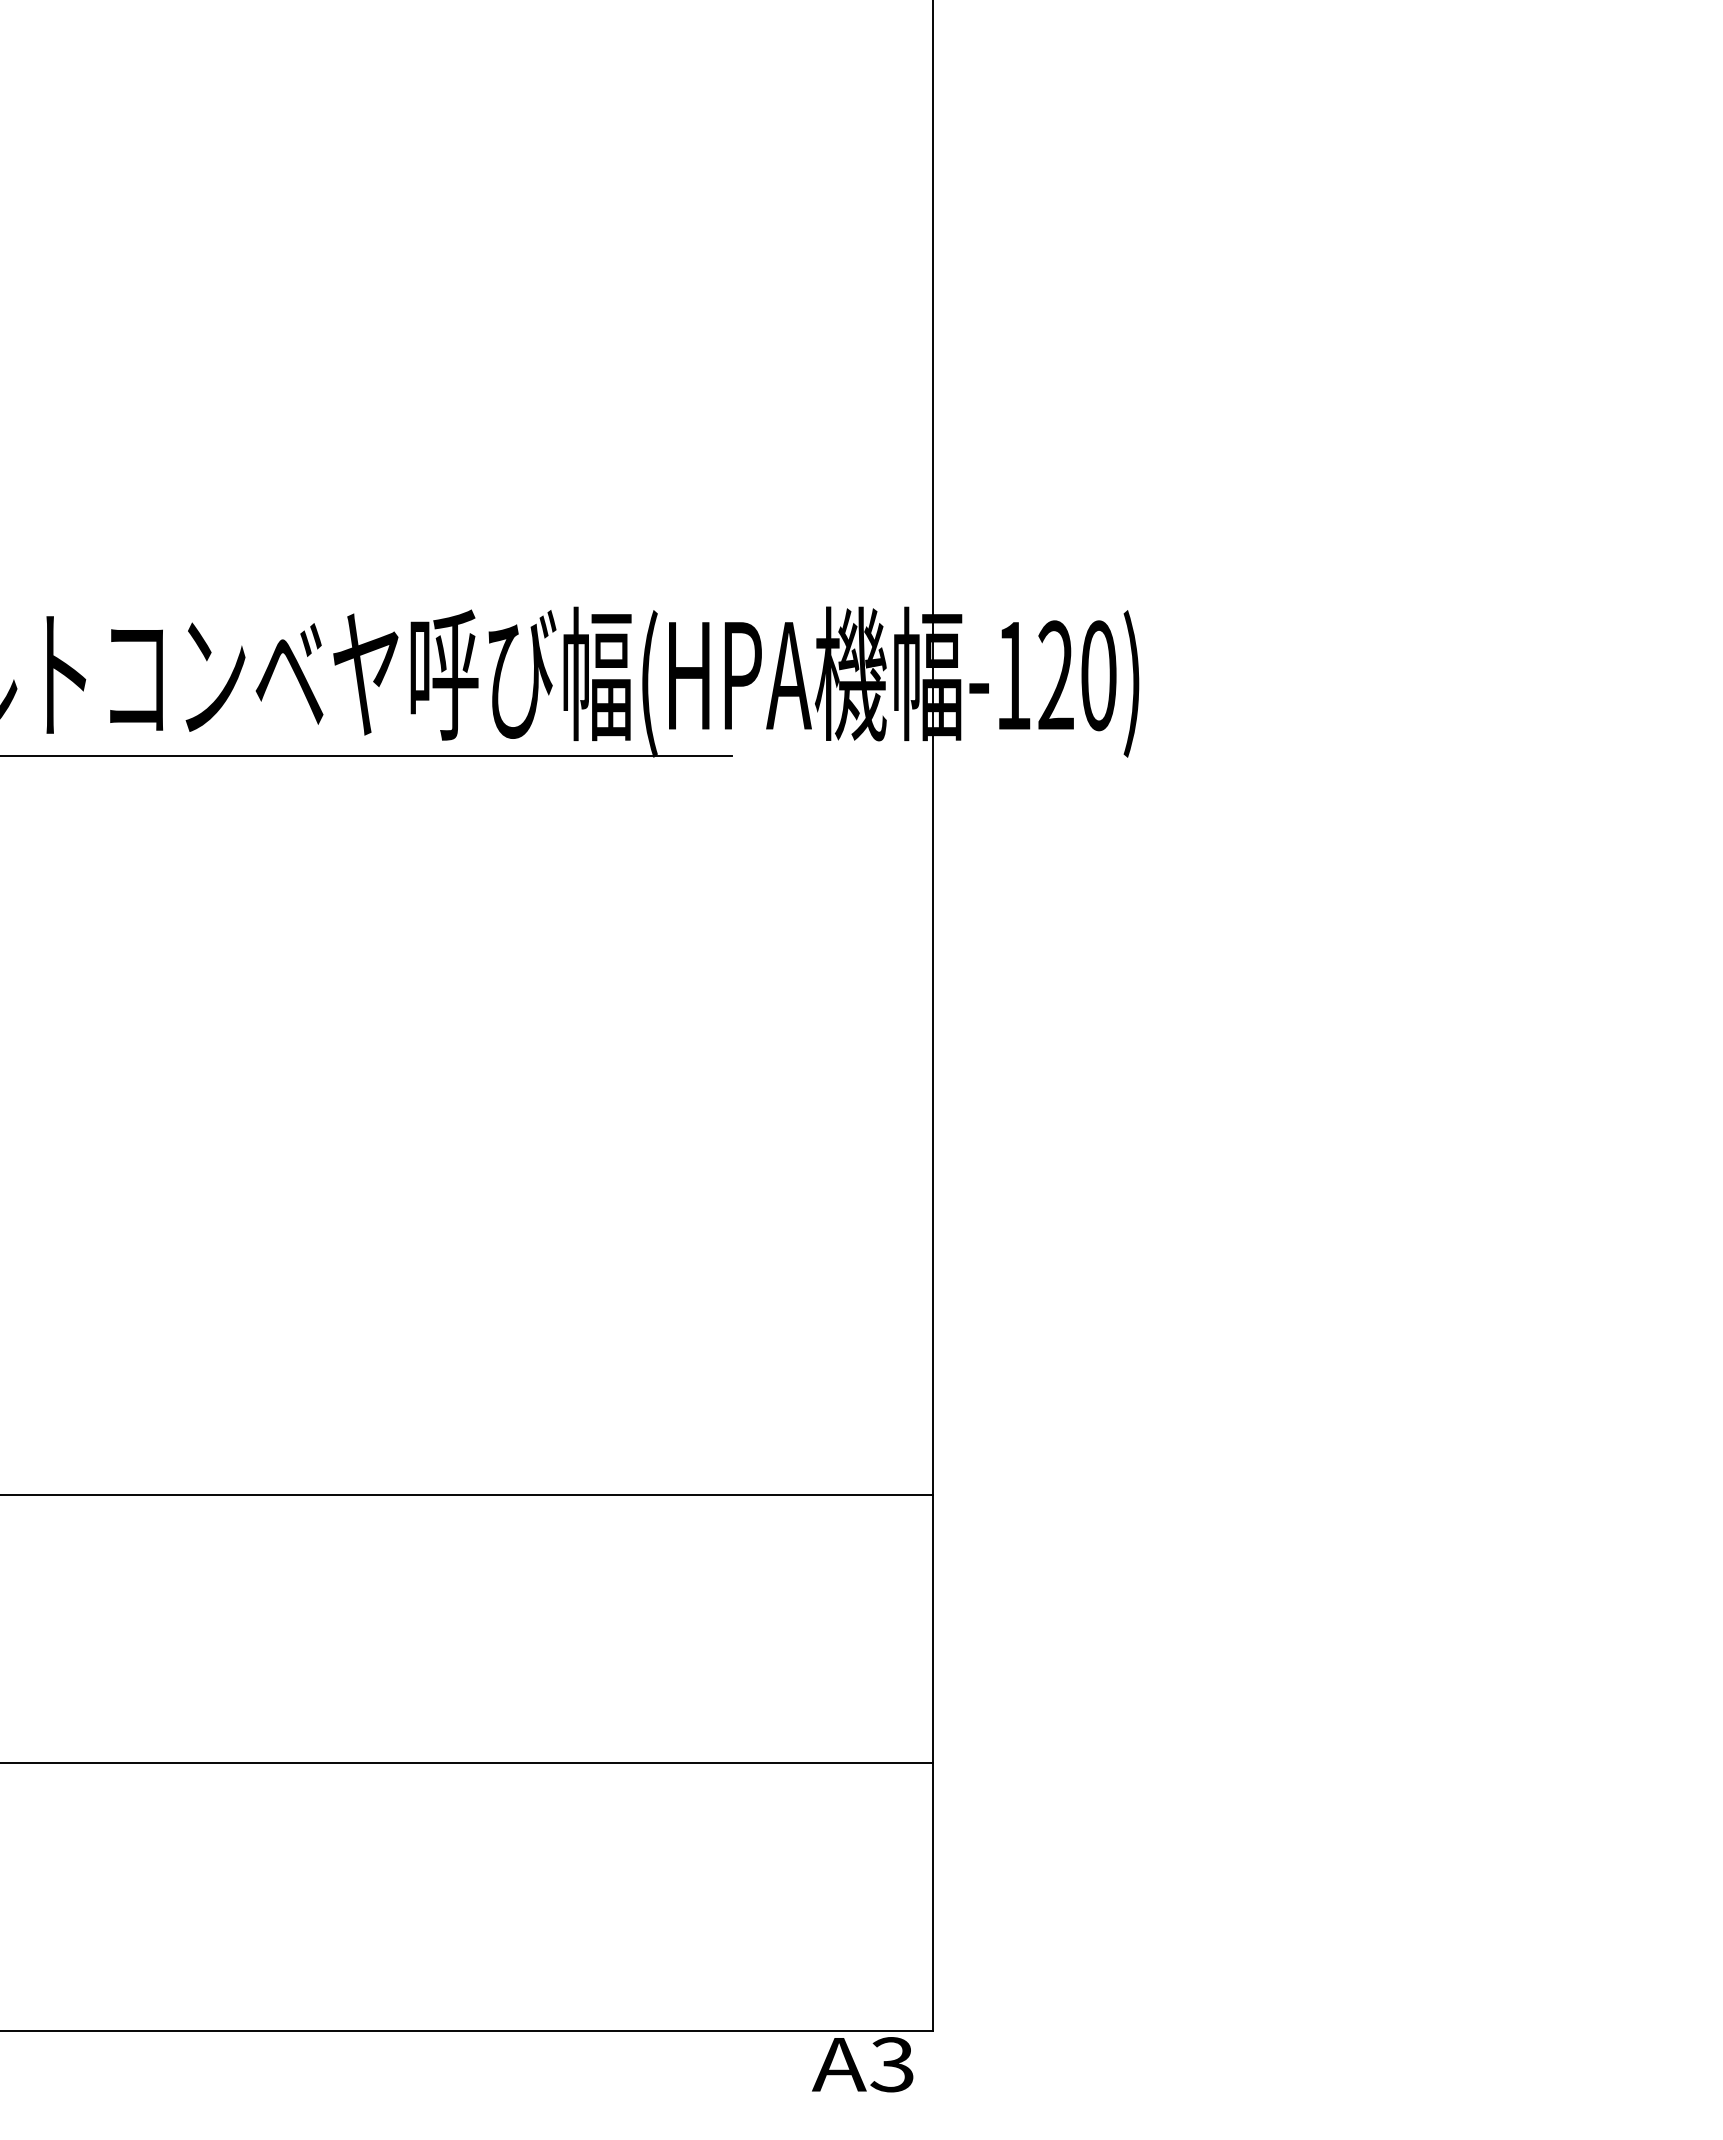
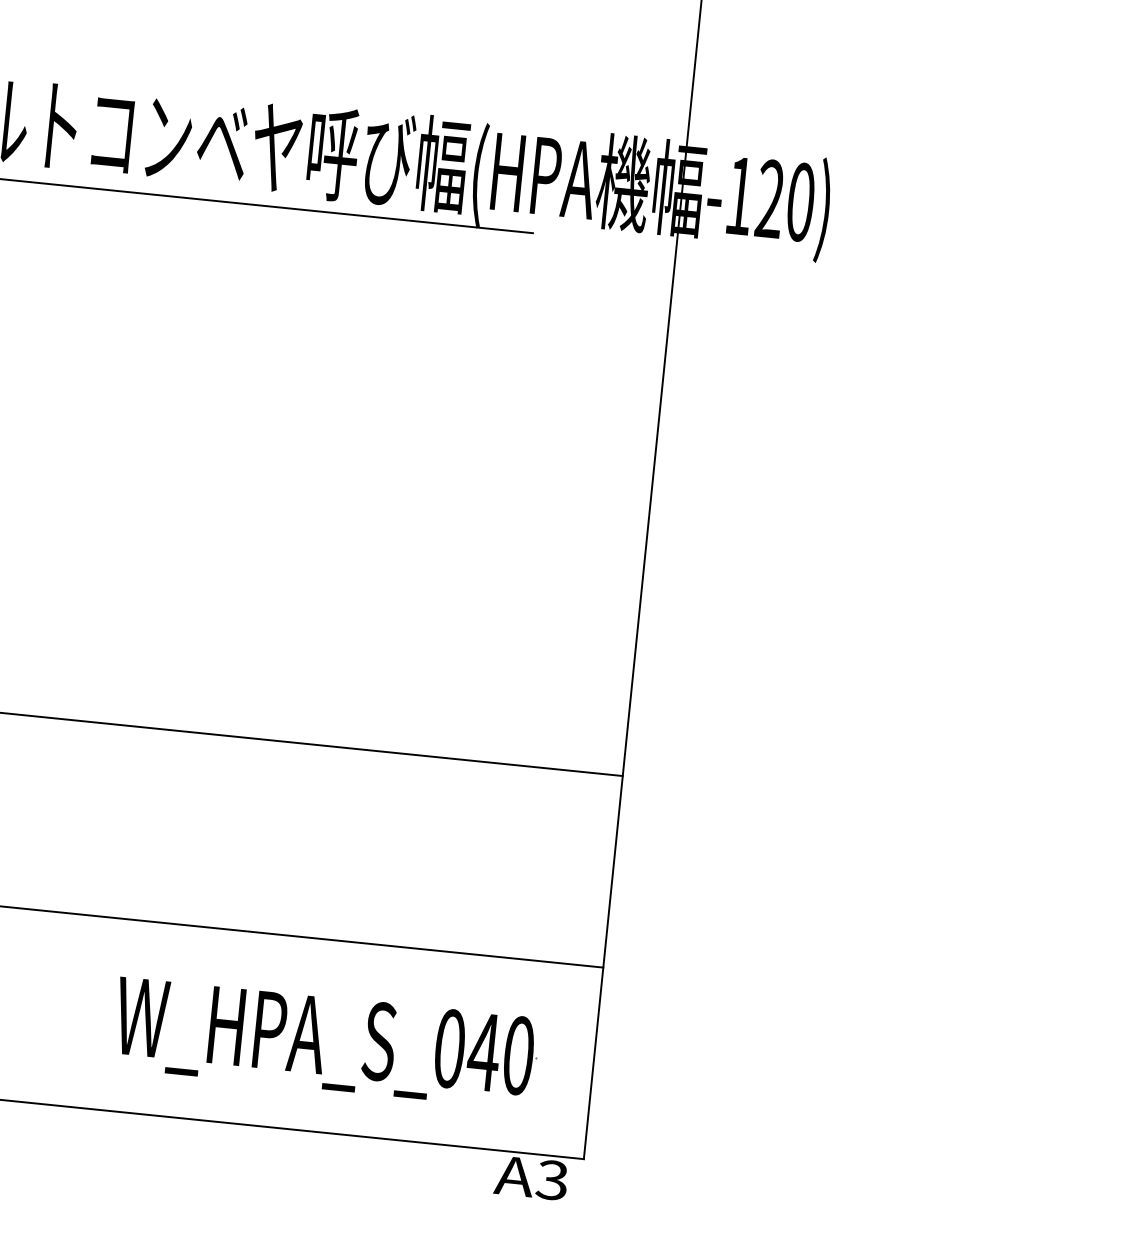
part: (550, 1908) -> (319, 1043), added

